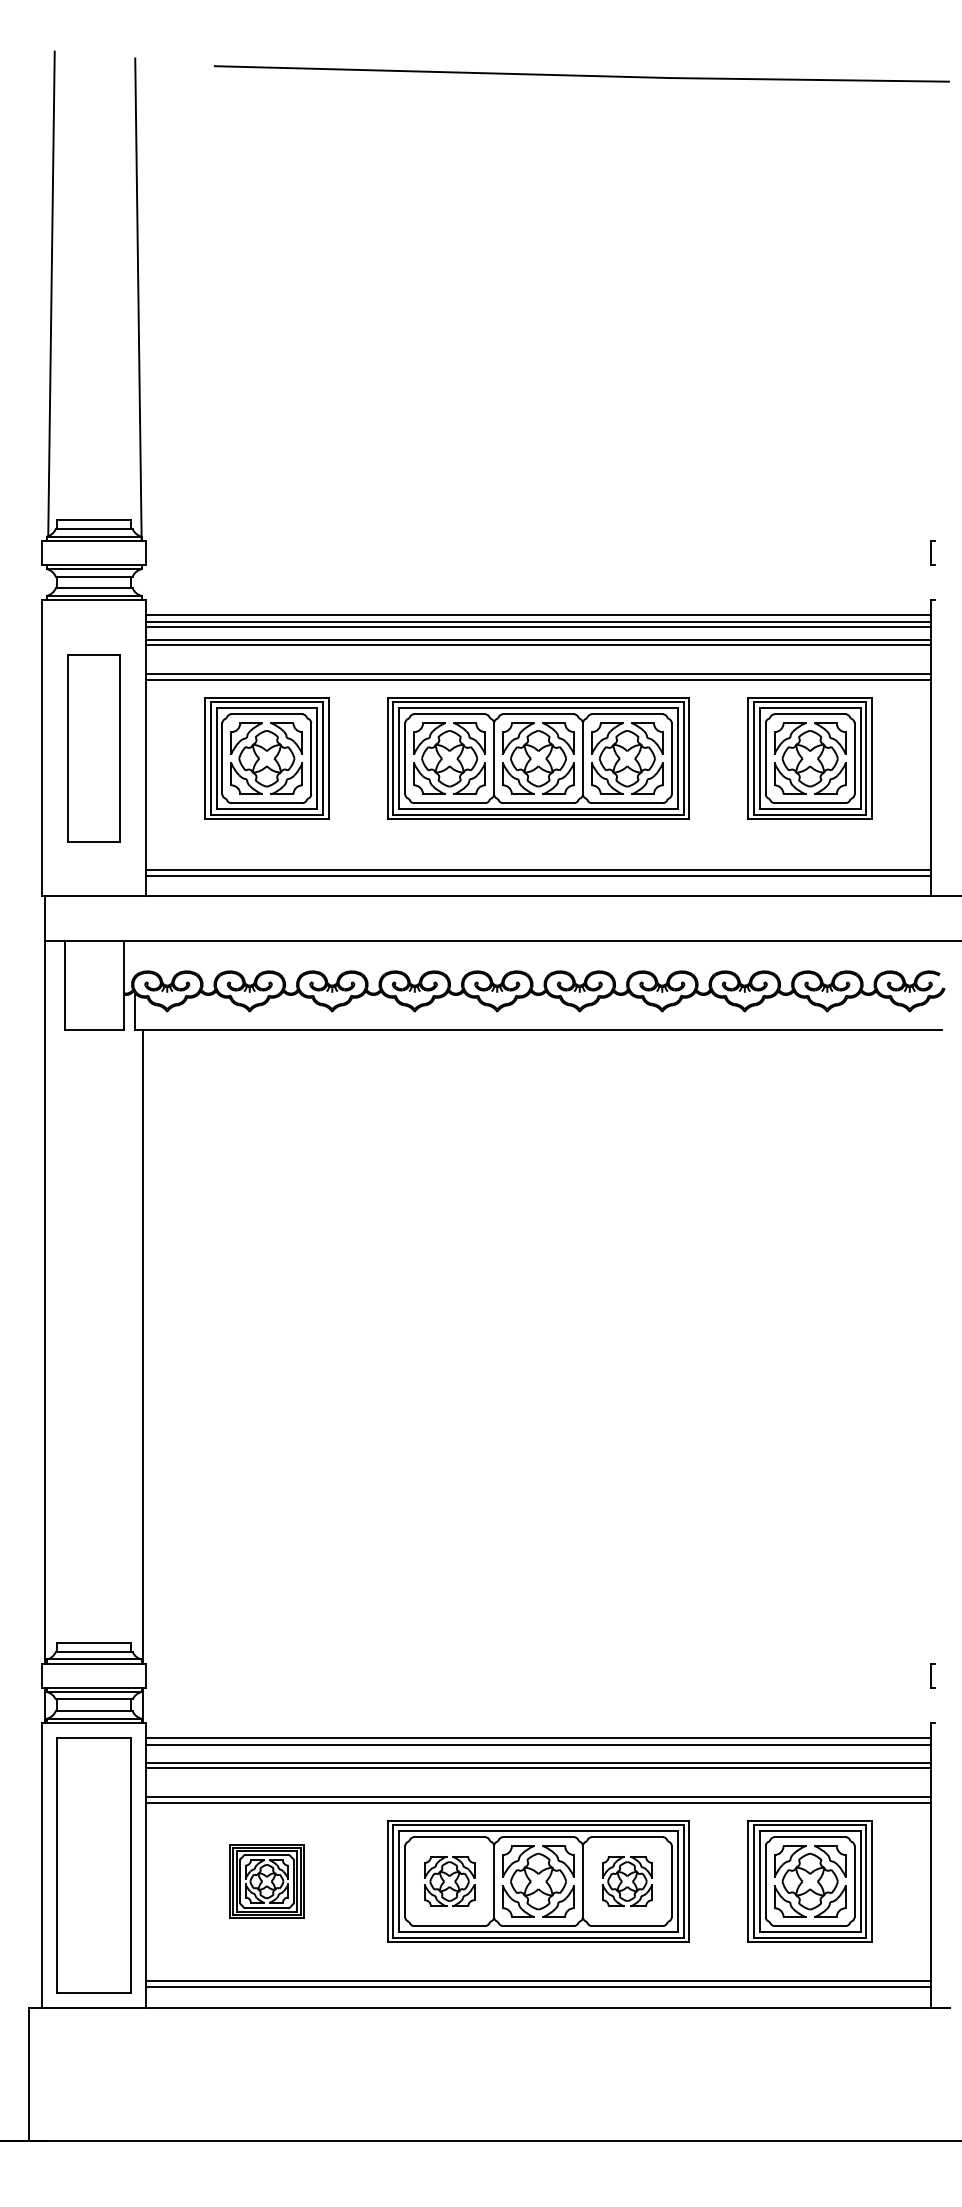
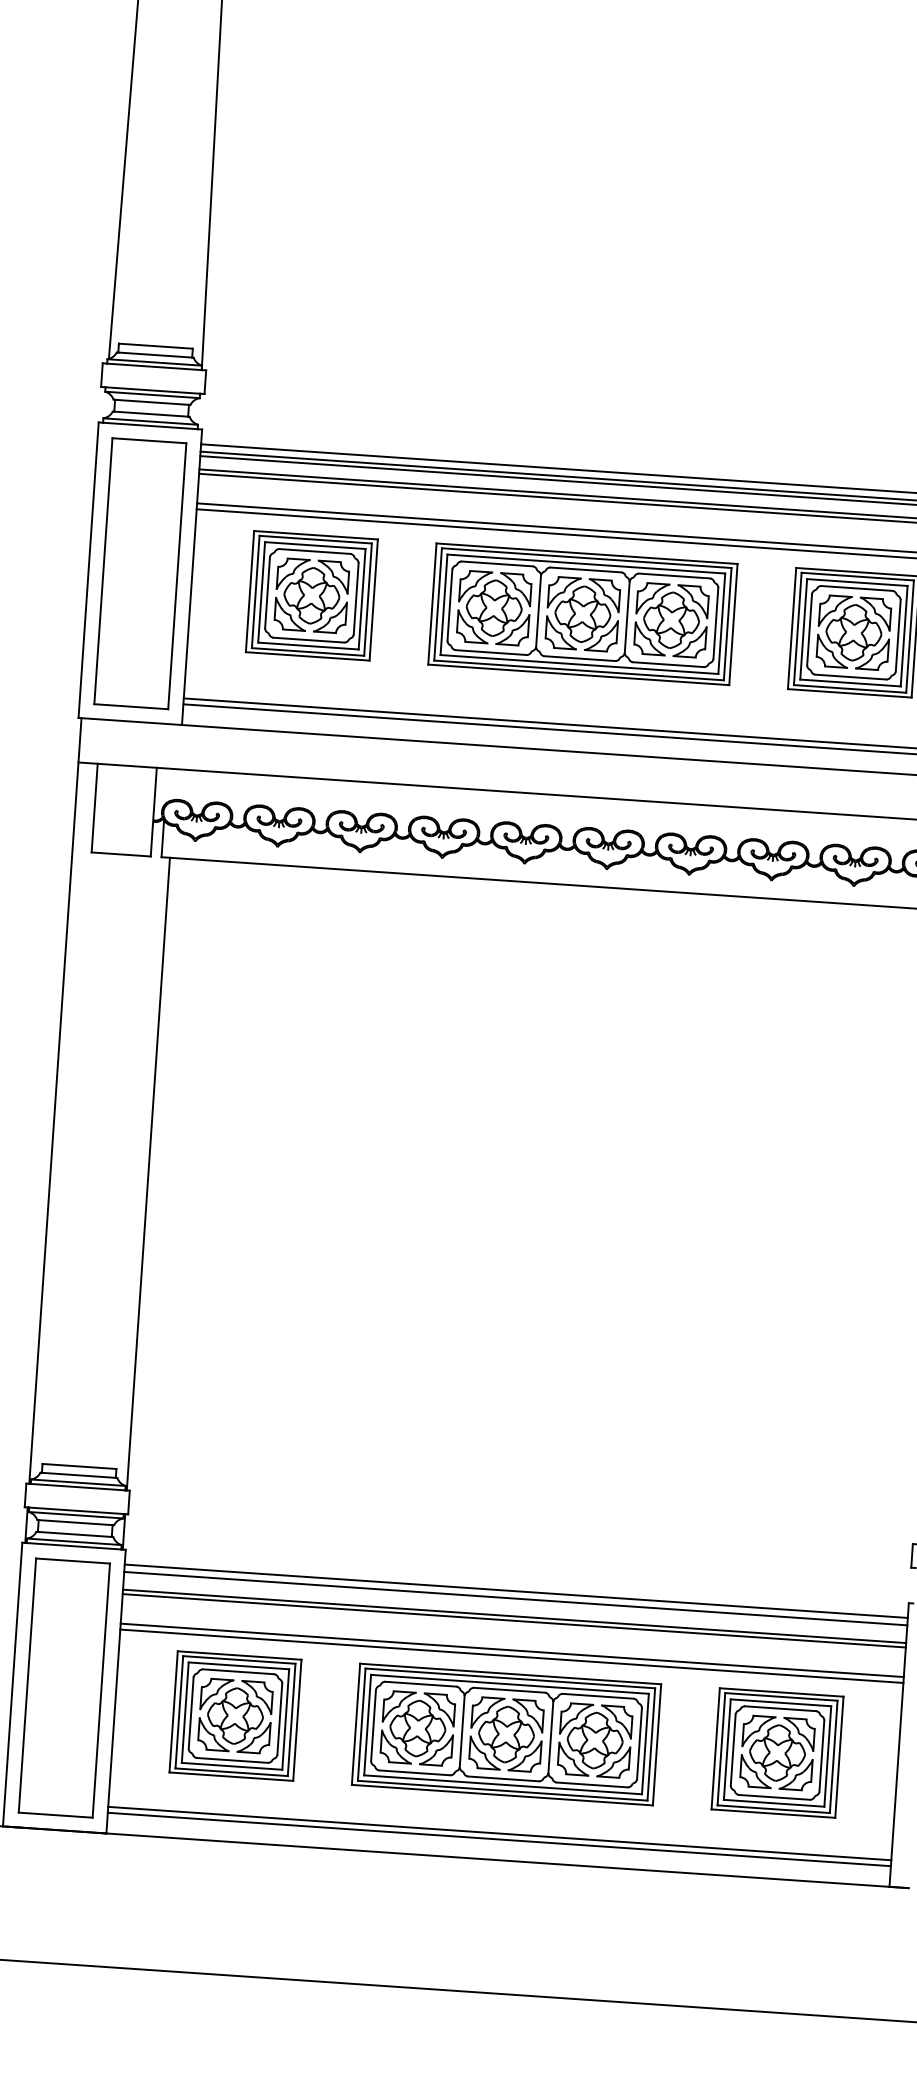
part: (93, 748) -> (139, 573), size x1.43
part: (266, 1881) -> (235, 1715), size x1.67
part: (449, 1881) -> (417, 1728), size x1.43
part: (627, 1881) -> (595, 1740), size x1.43

